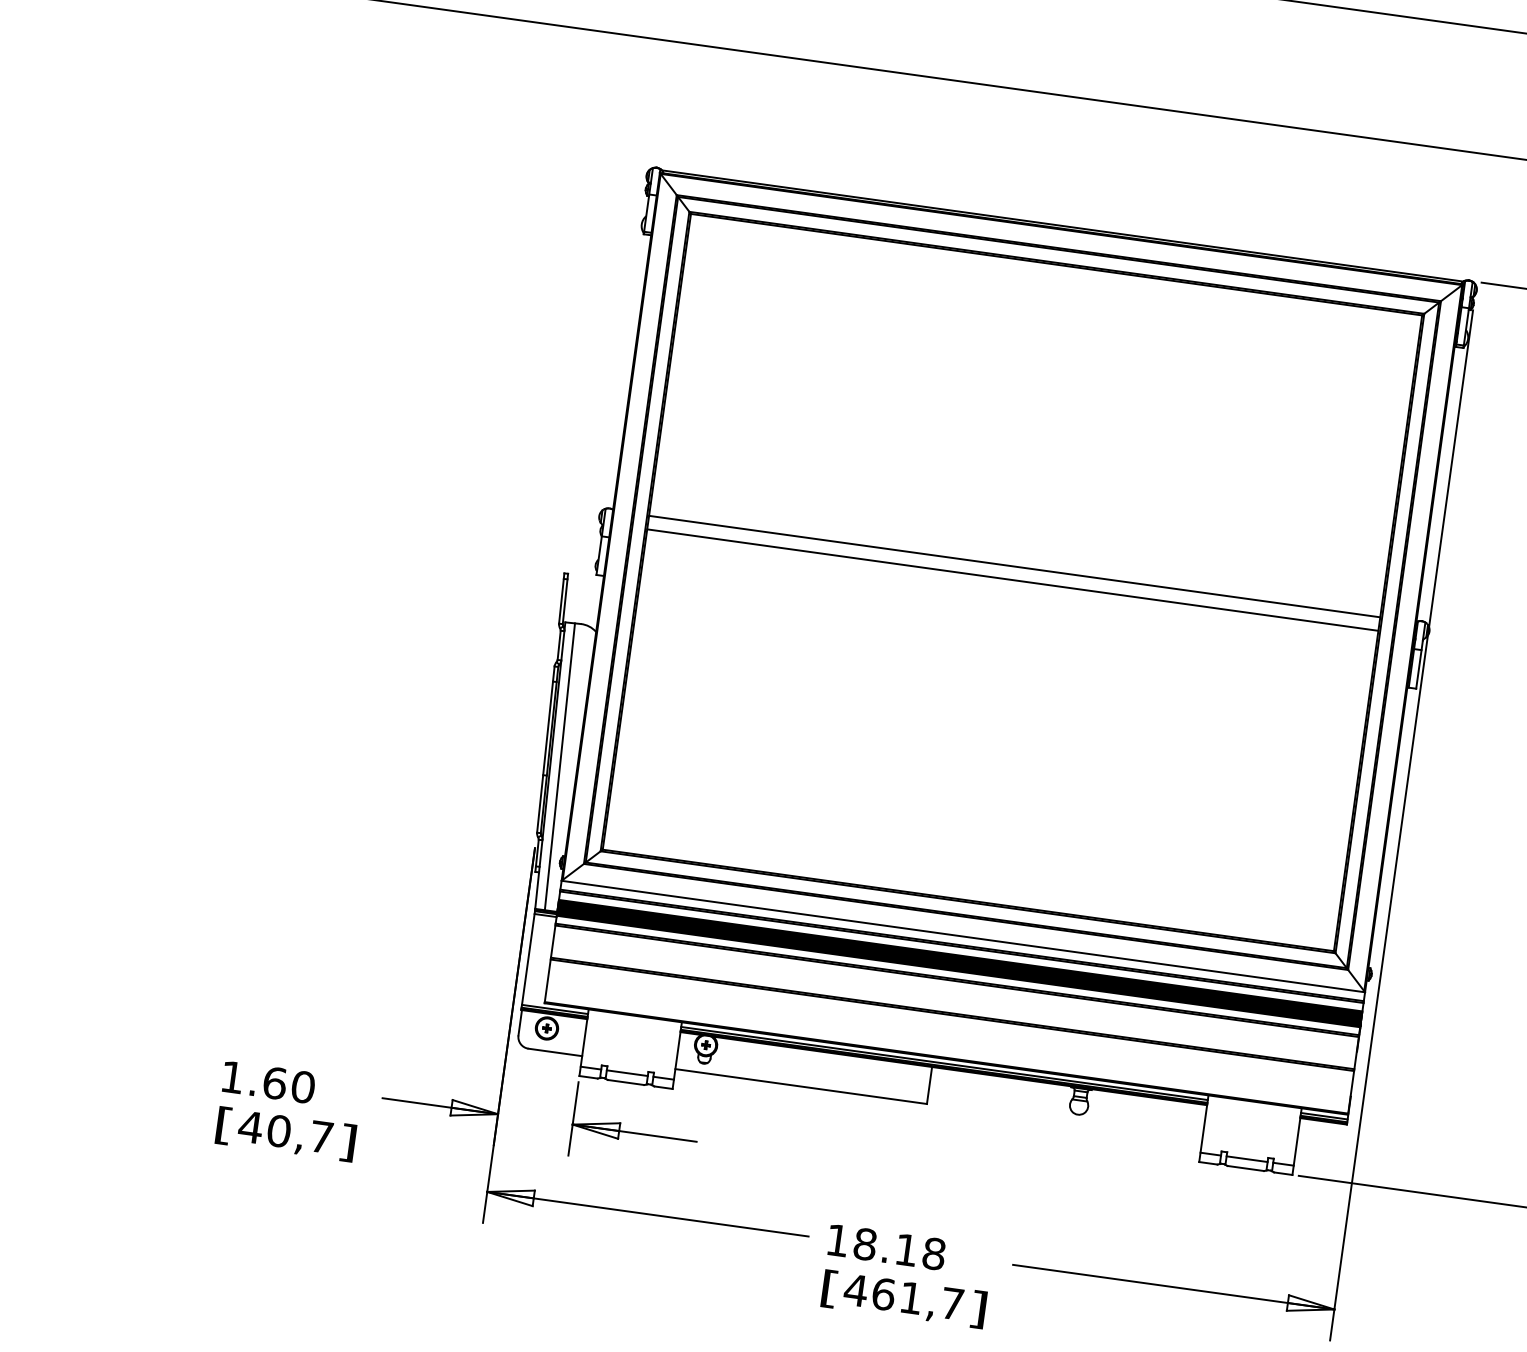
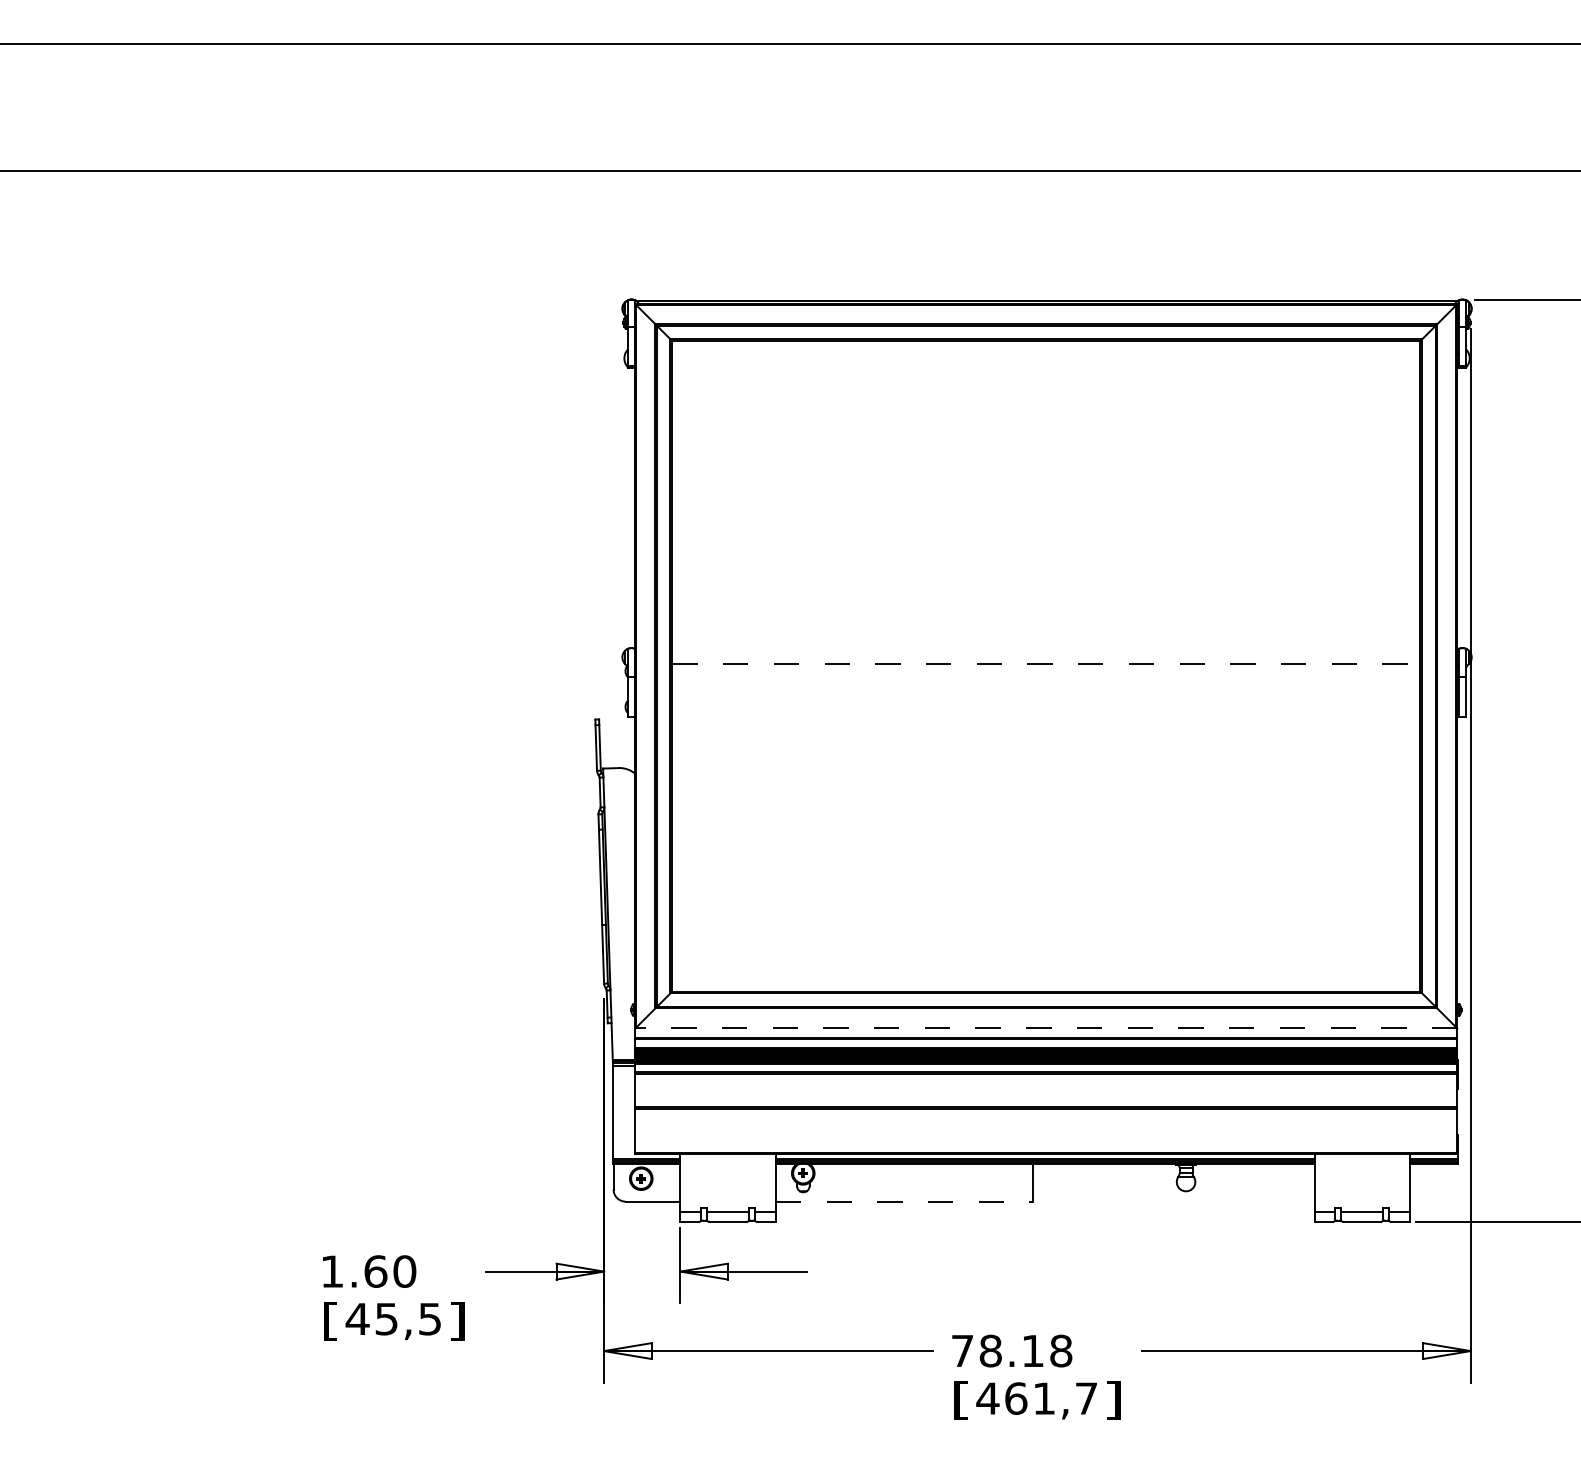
line: (1014, 567) -> (1046, 650), removed
line: (1013, 579) -> (1046, 663), solid -> dashed
line: (559, 766) -> (617, 914), removed
line: (963, 936) -> (1046, 1028), solid -> dashed
line: (801, 1086) -> (904, 1201), solid -> dashed
text: (299, 1133) -> (407, 1318), 40,7 -> 45,5
text: (837, 1239) -> (962, 1350), 18.18 -> 78.18

